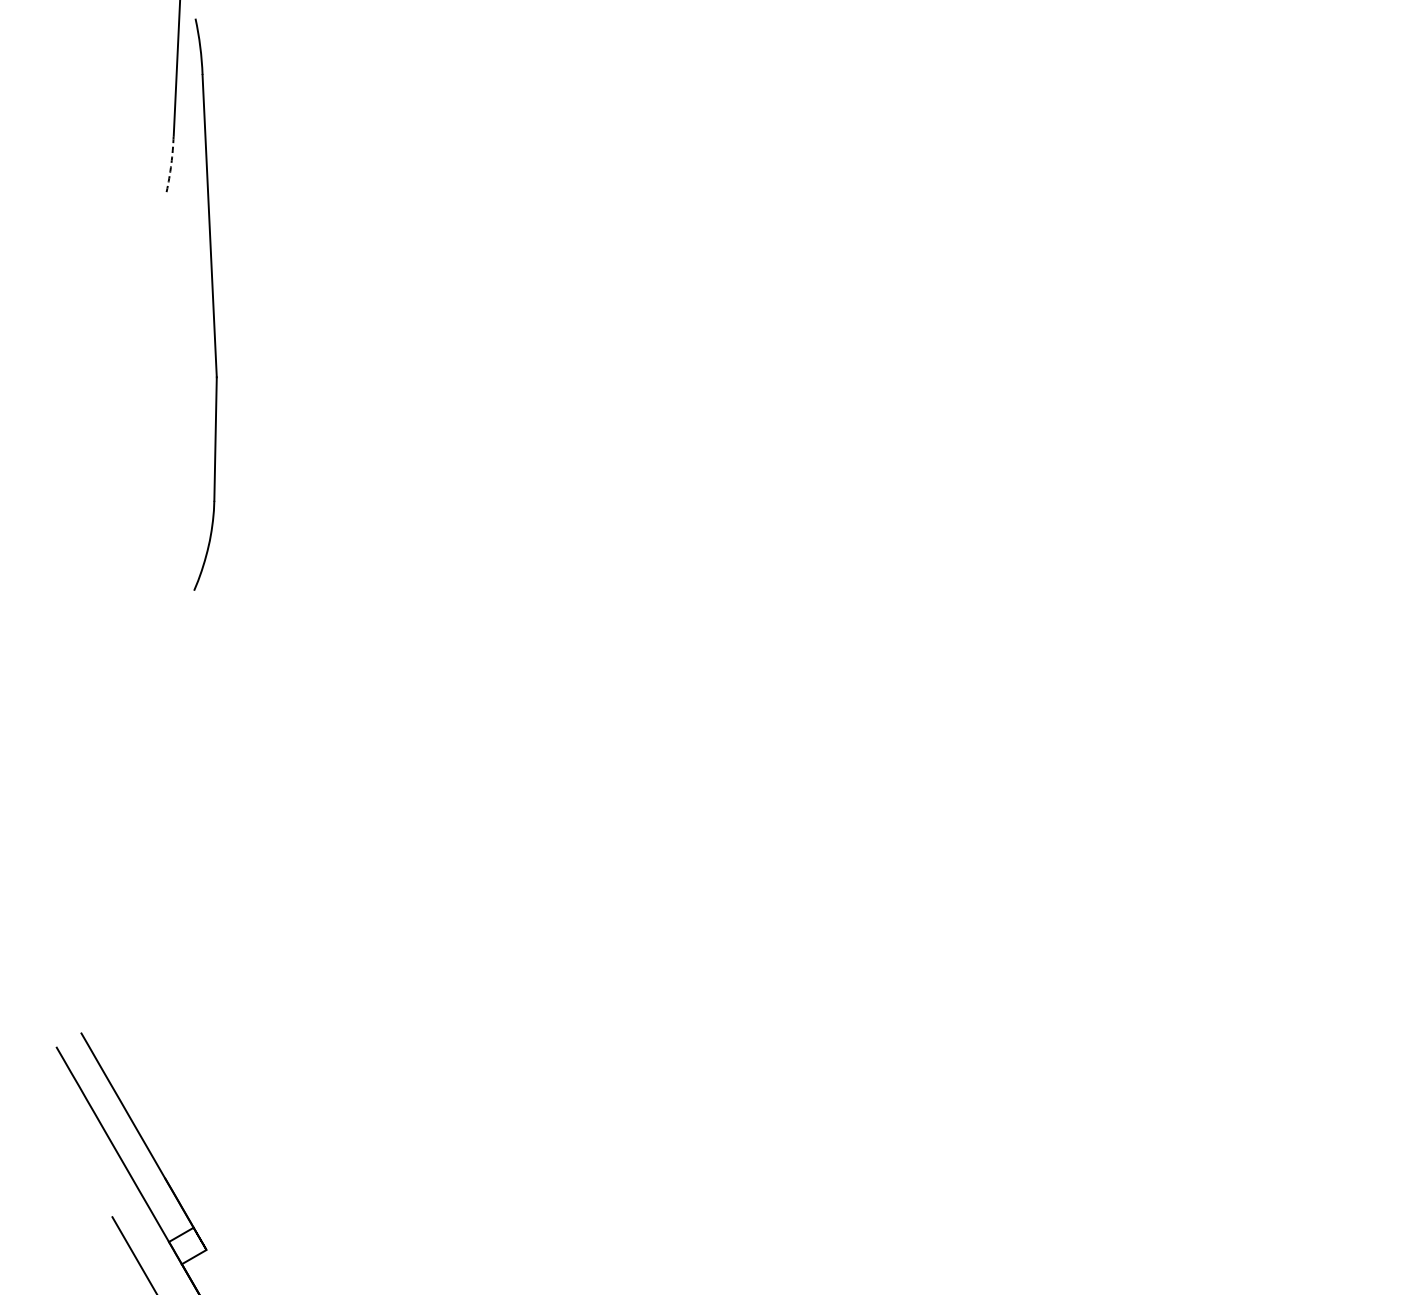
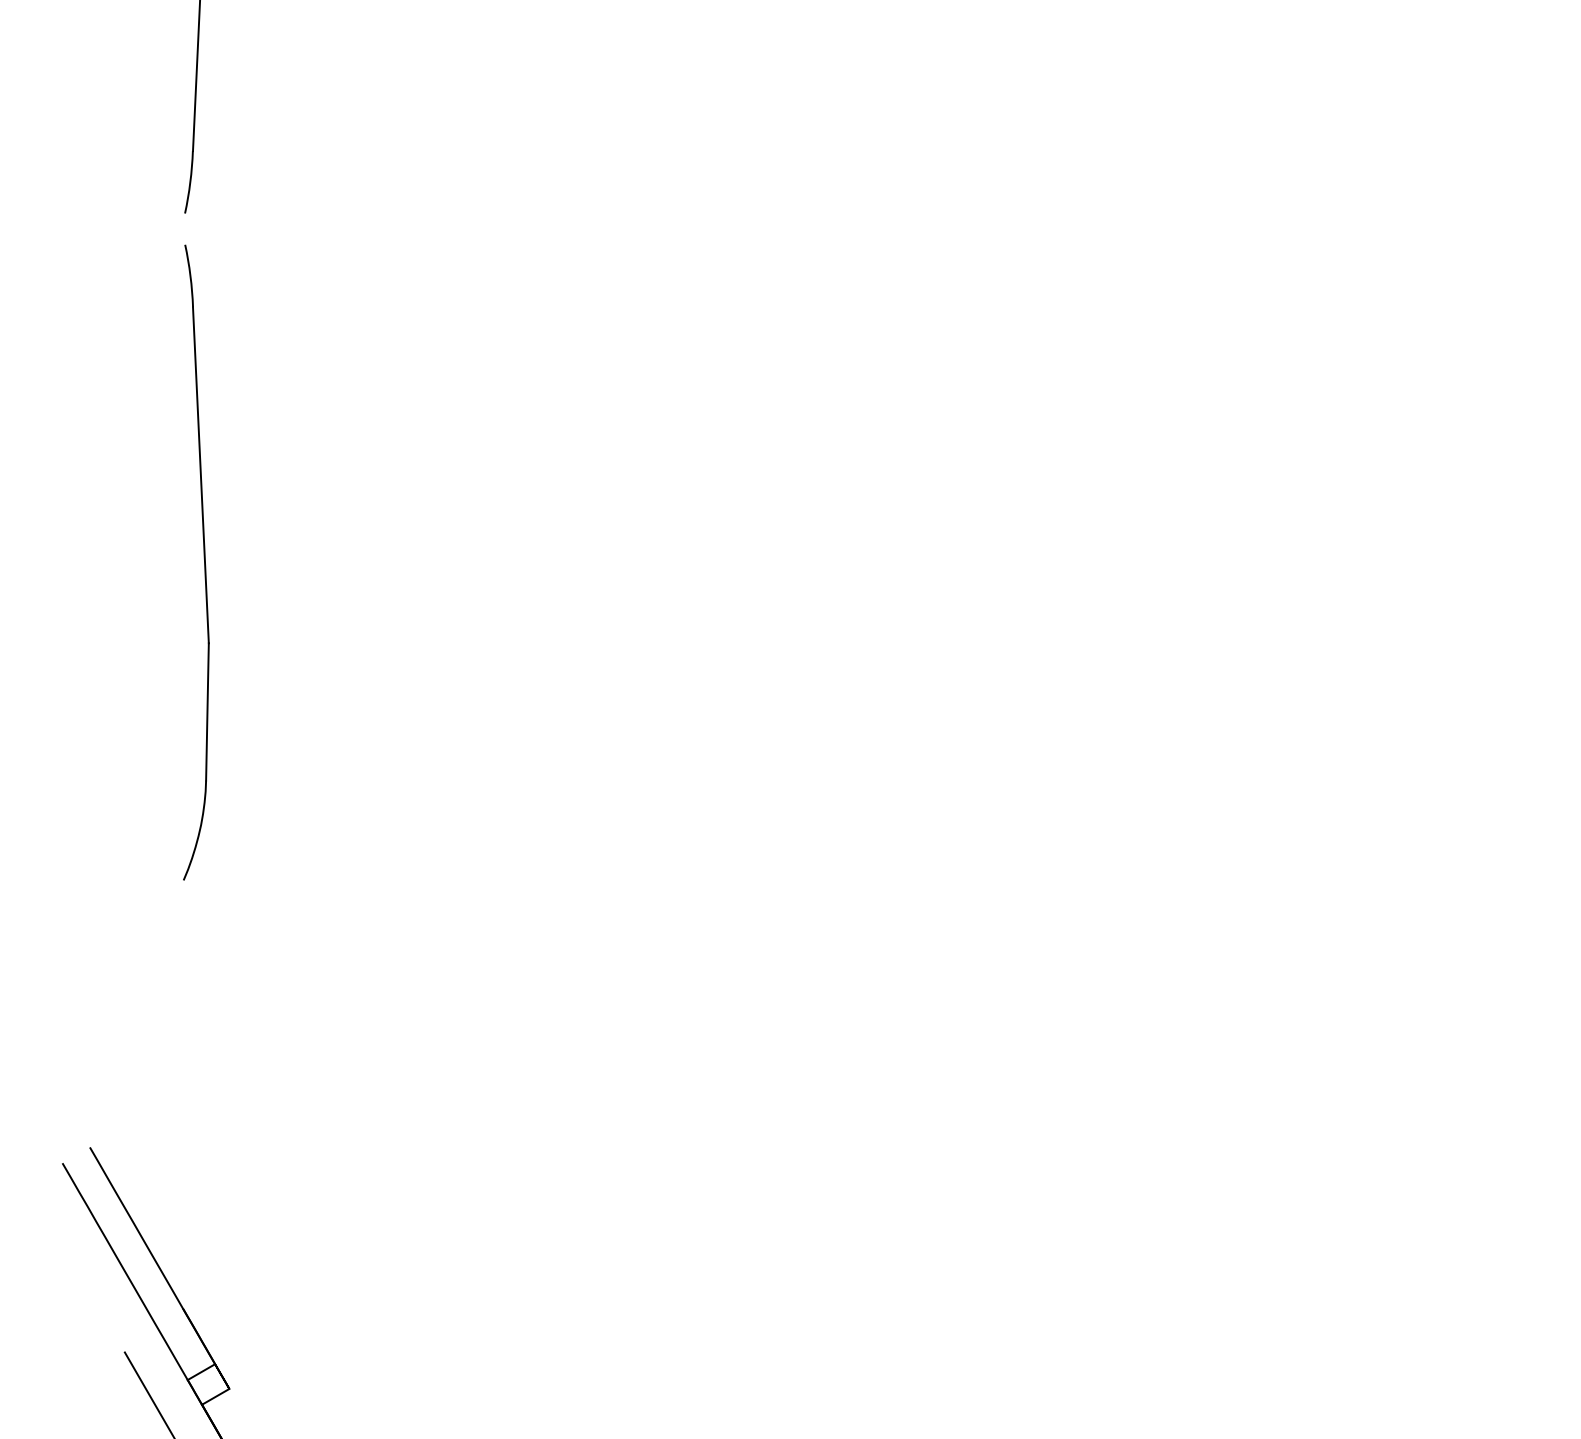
arc: (171, 164) -> (190, 182), dashed -> solid
part: (212, 304) -> (204, 562), moved

